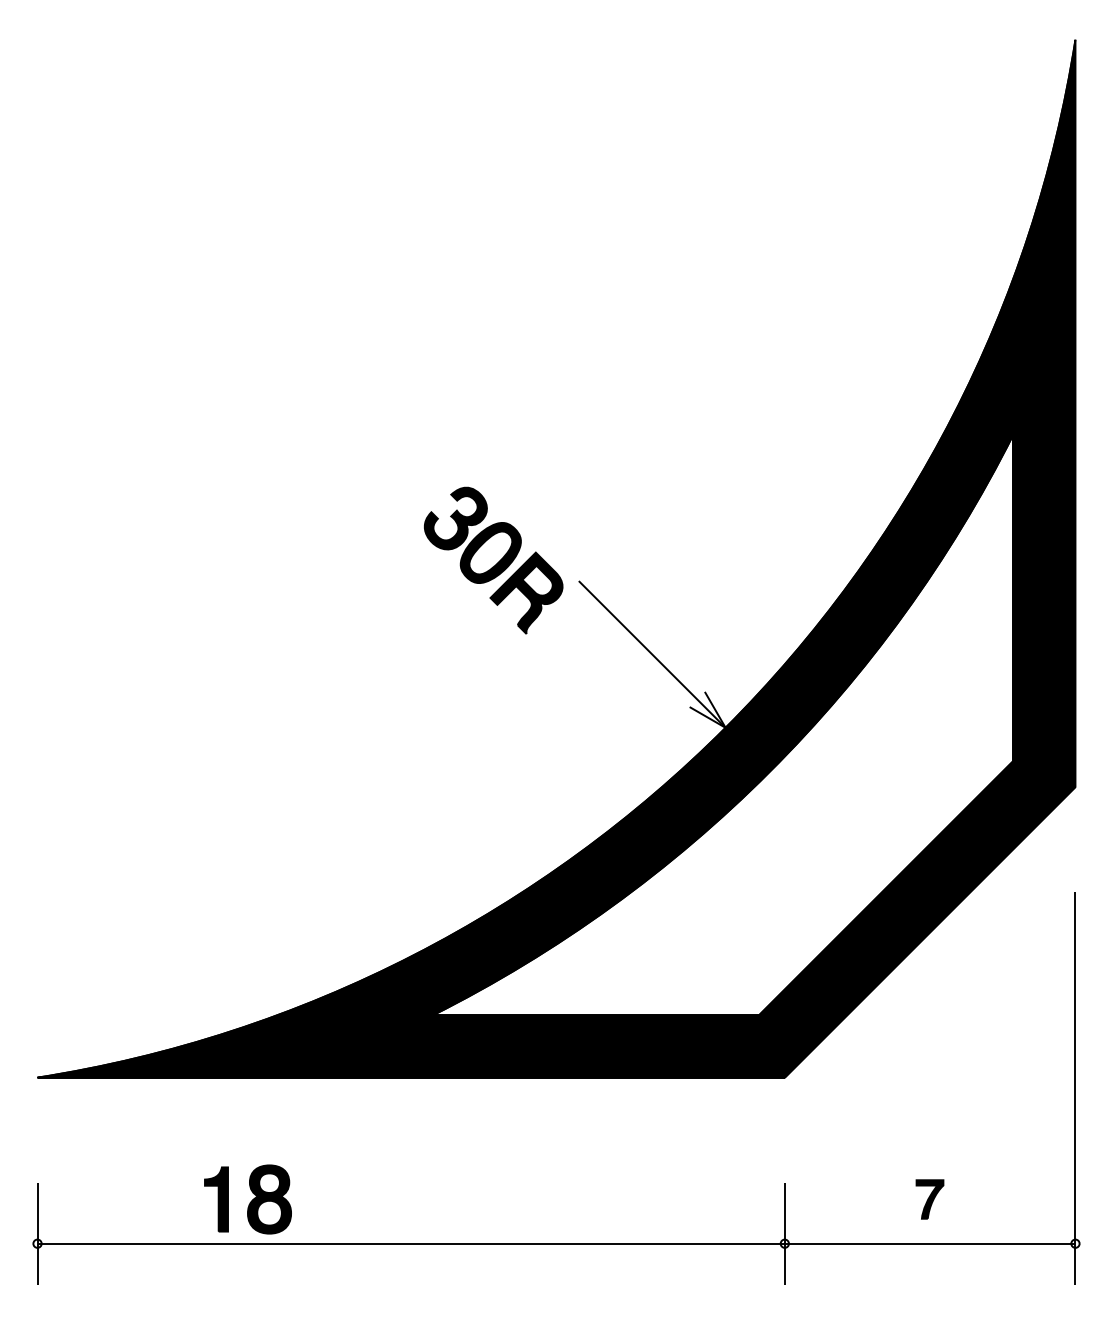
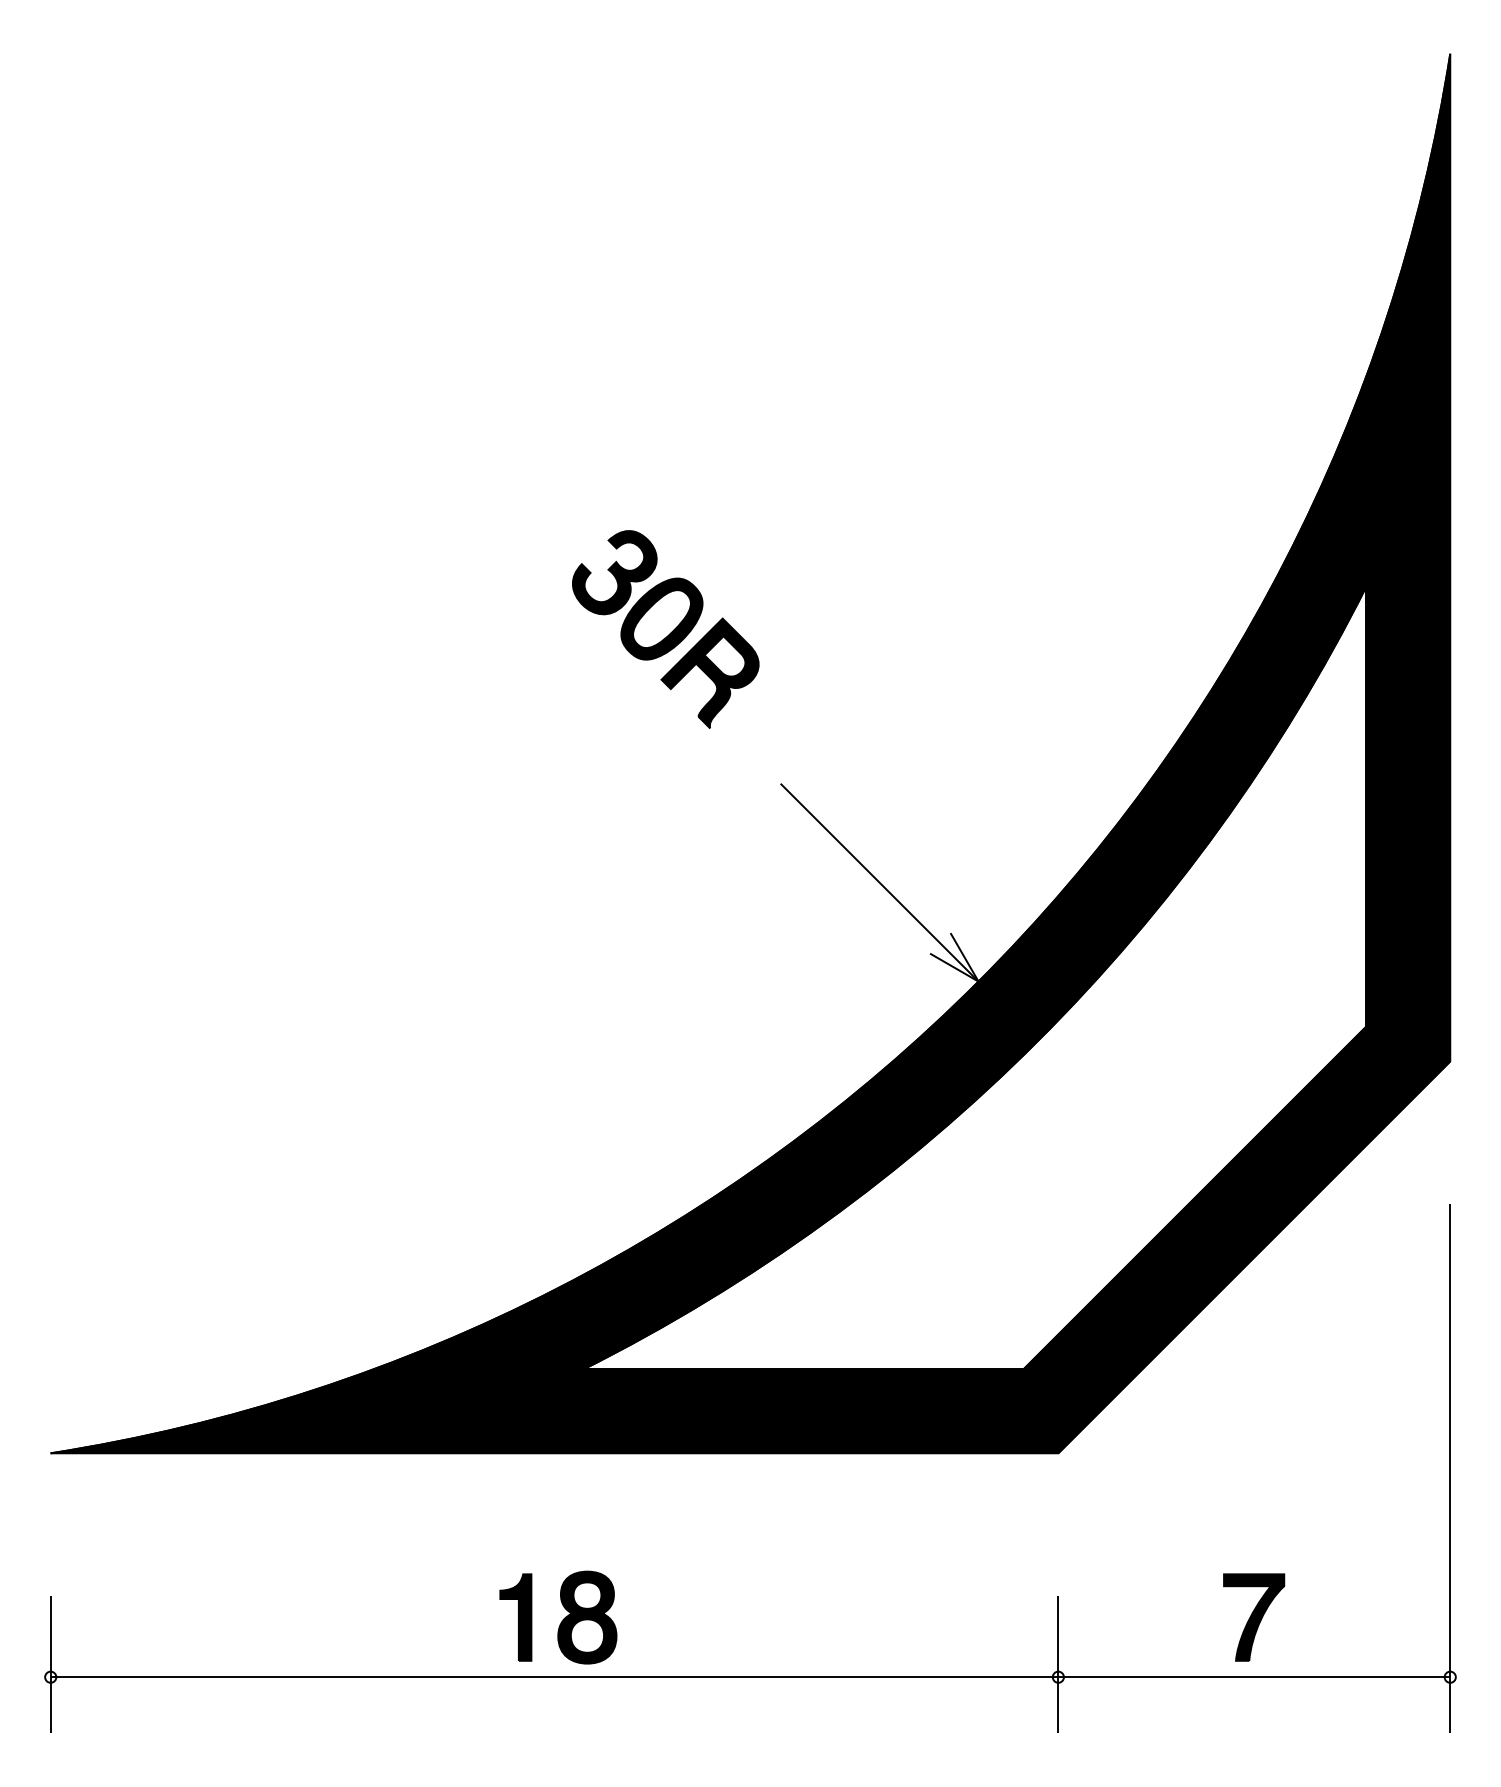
part: (493, 560) -> (665, 629), moved
part: (247, 1199) -> (557, 1617), moved
part: (929, 1199) -> (1253, 1617), size x1.67

